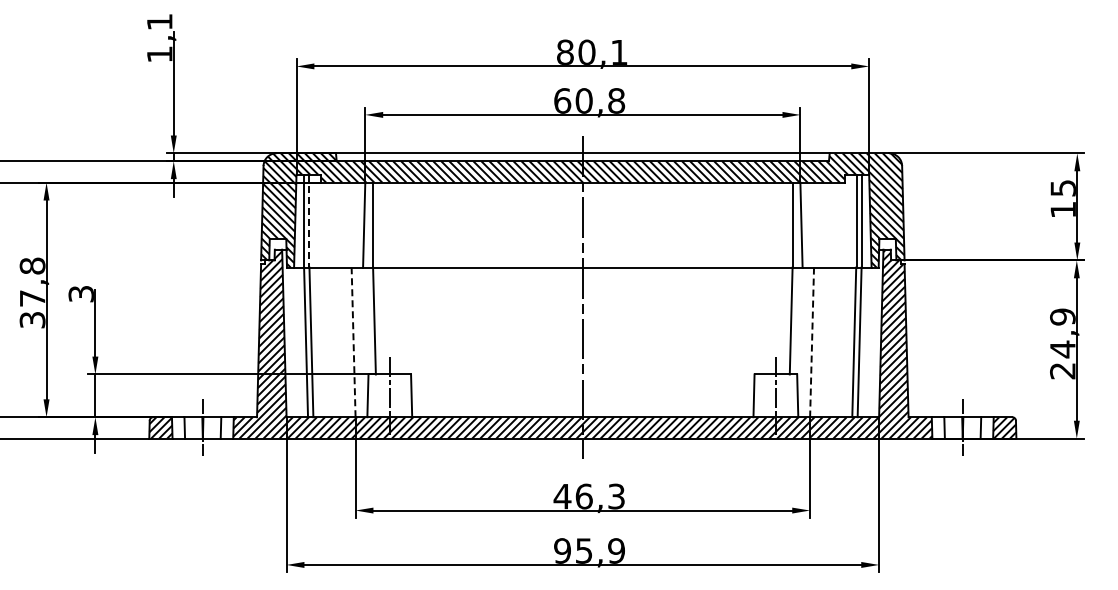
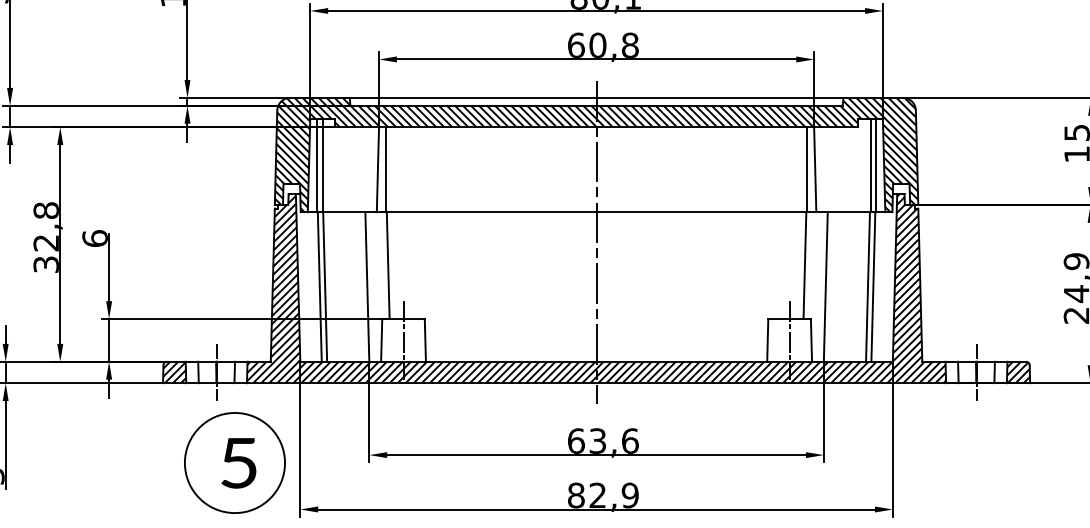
line: (308, 221) -> (322, 166), dashed -> solid
text: (80, 293) -> (94, 238), 3 -> 6
text: (32, 298) -> (46, 243), 37,8 -> 32,8
line: (353, 342) -> (367, 287), dashed -> solid
line: (812, 342) -> (826, 287), dashed -> solid
text: (589, 496) -> (603, 441), 46,3 -> 63,6
part: (221, 518) -> (235, 463), added
text: (573, 550) -> (587, 495), 95,9 -> 82,9

